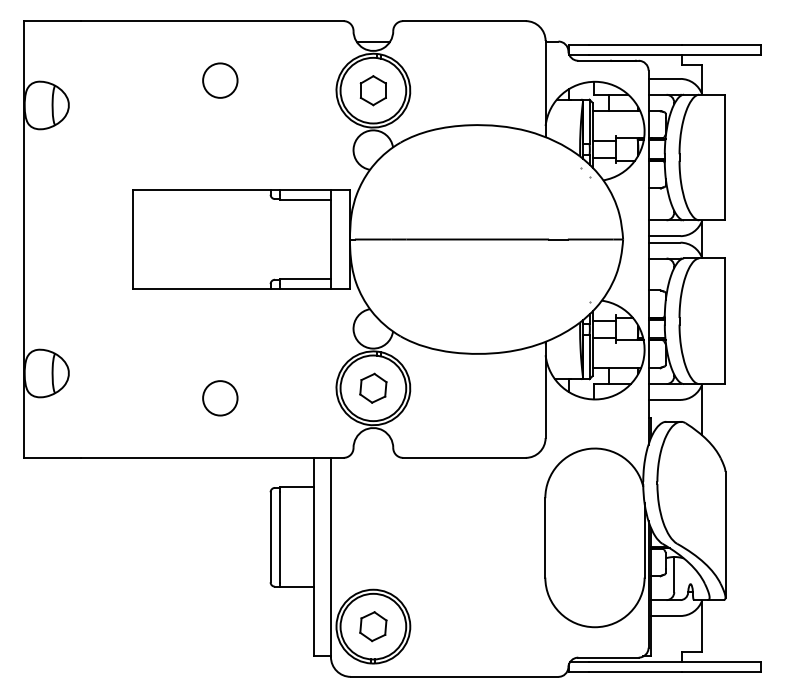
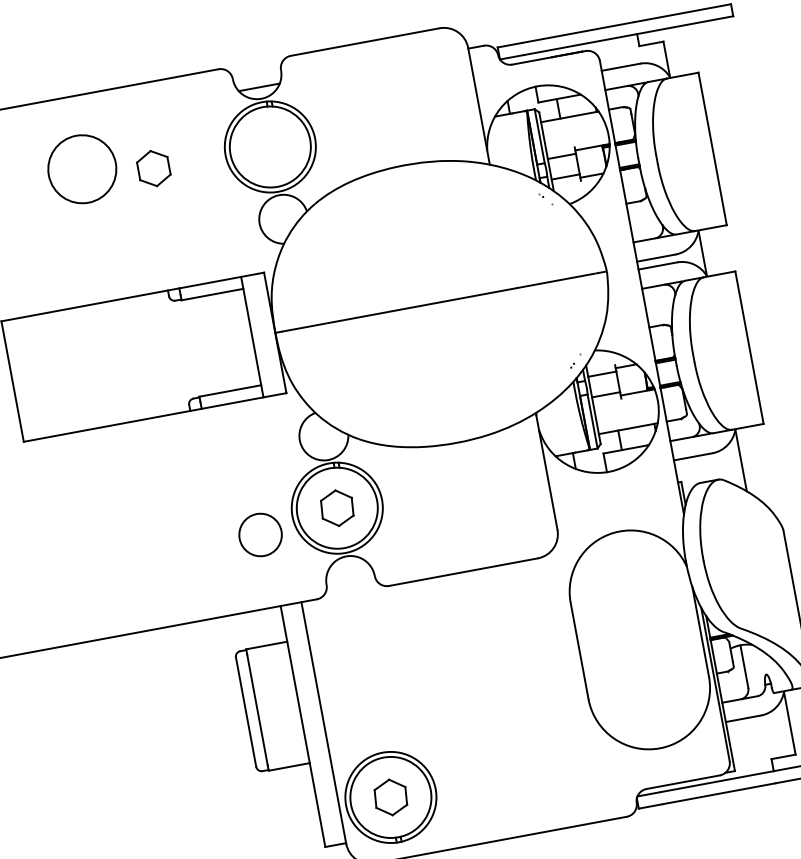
circle: (220, 80) -> (82, 169), size x1.6
part: (372, 90) -> (152, 168), moved
circle: (220, 398) -> (260, 535), moved

